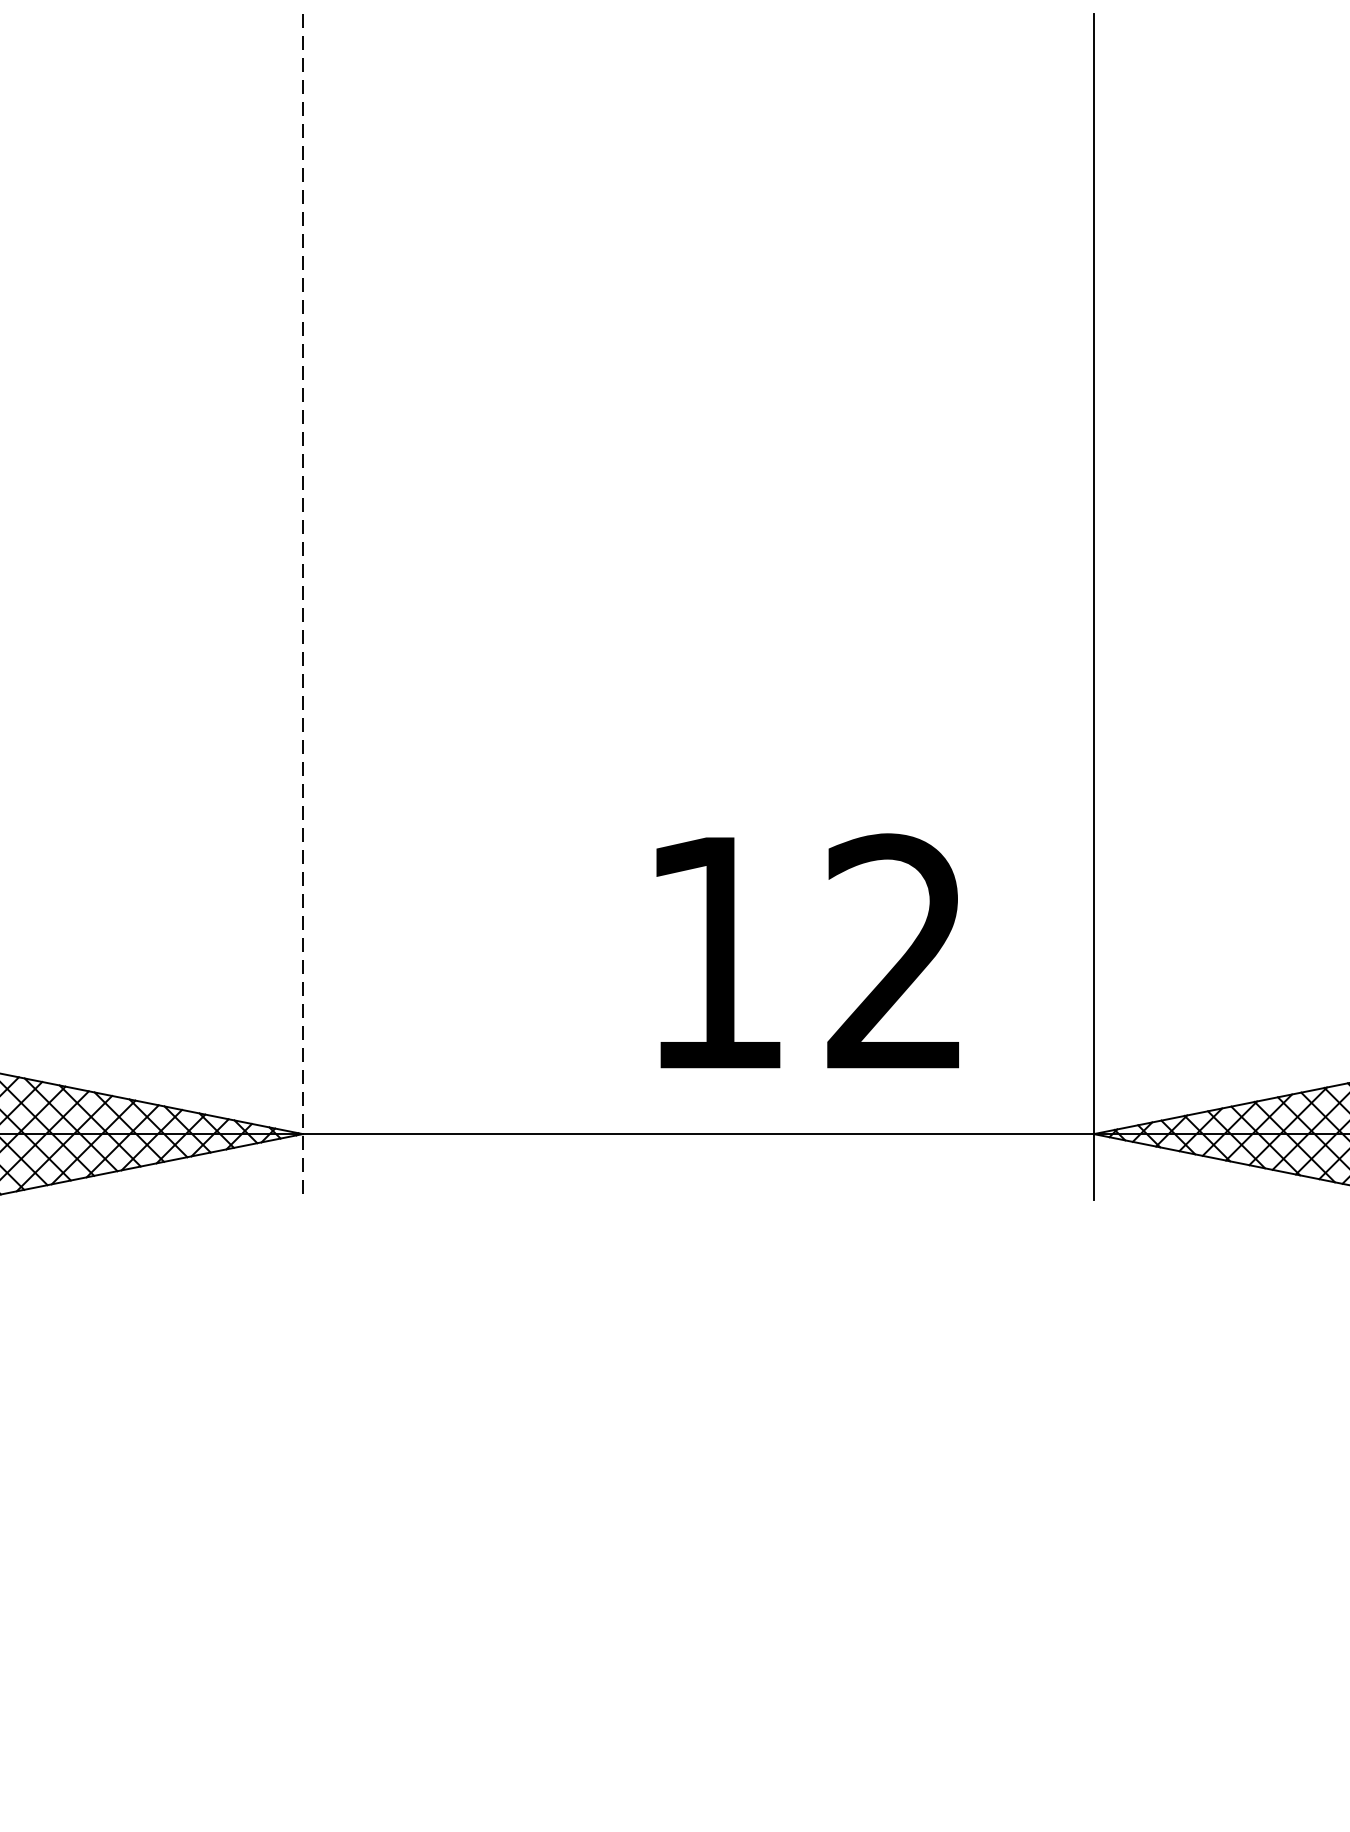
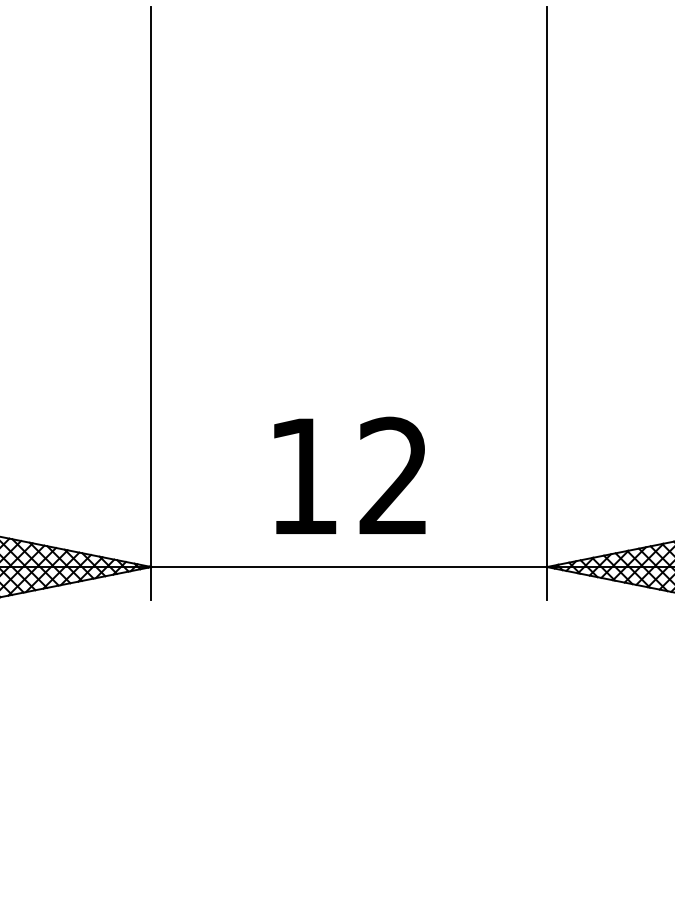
line: (302, 606) -> (151, 303), dashed -> solid
text: (807, 949) -> (349, 474), moved

